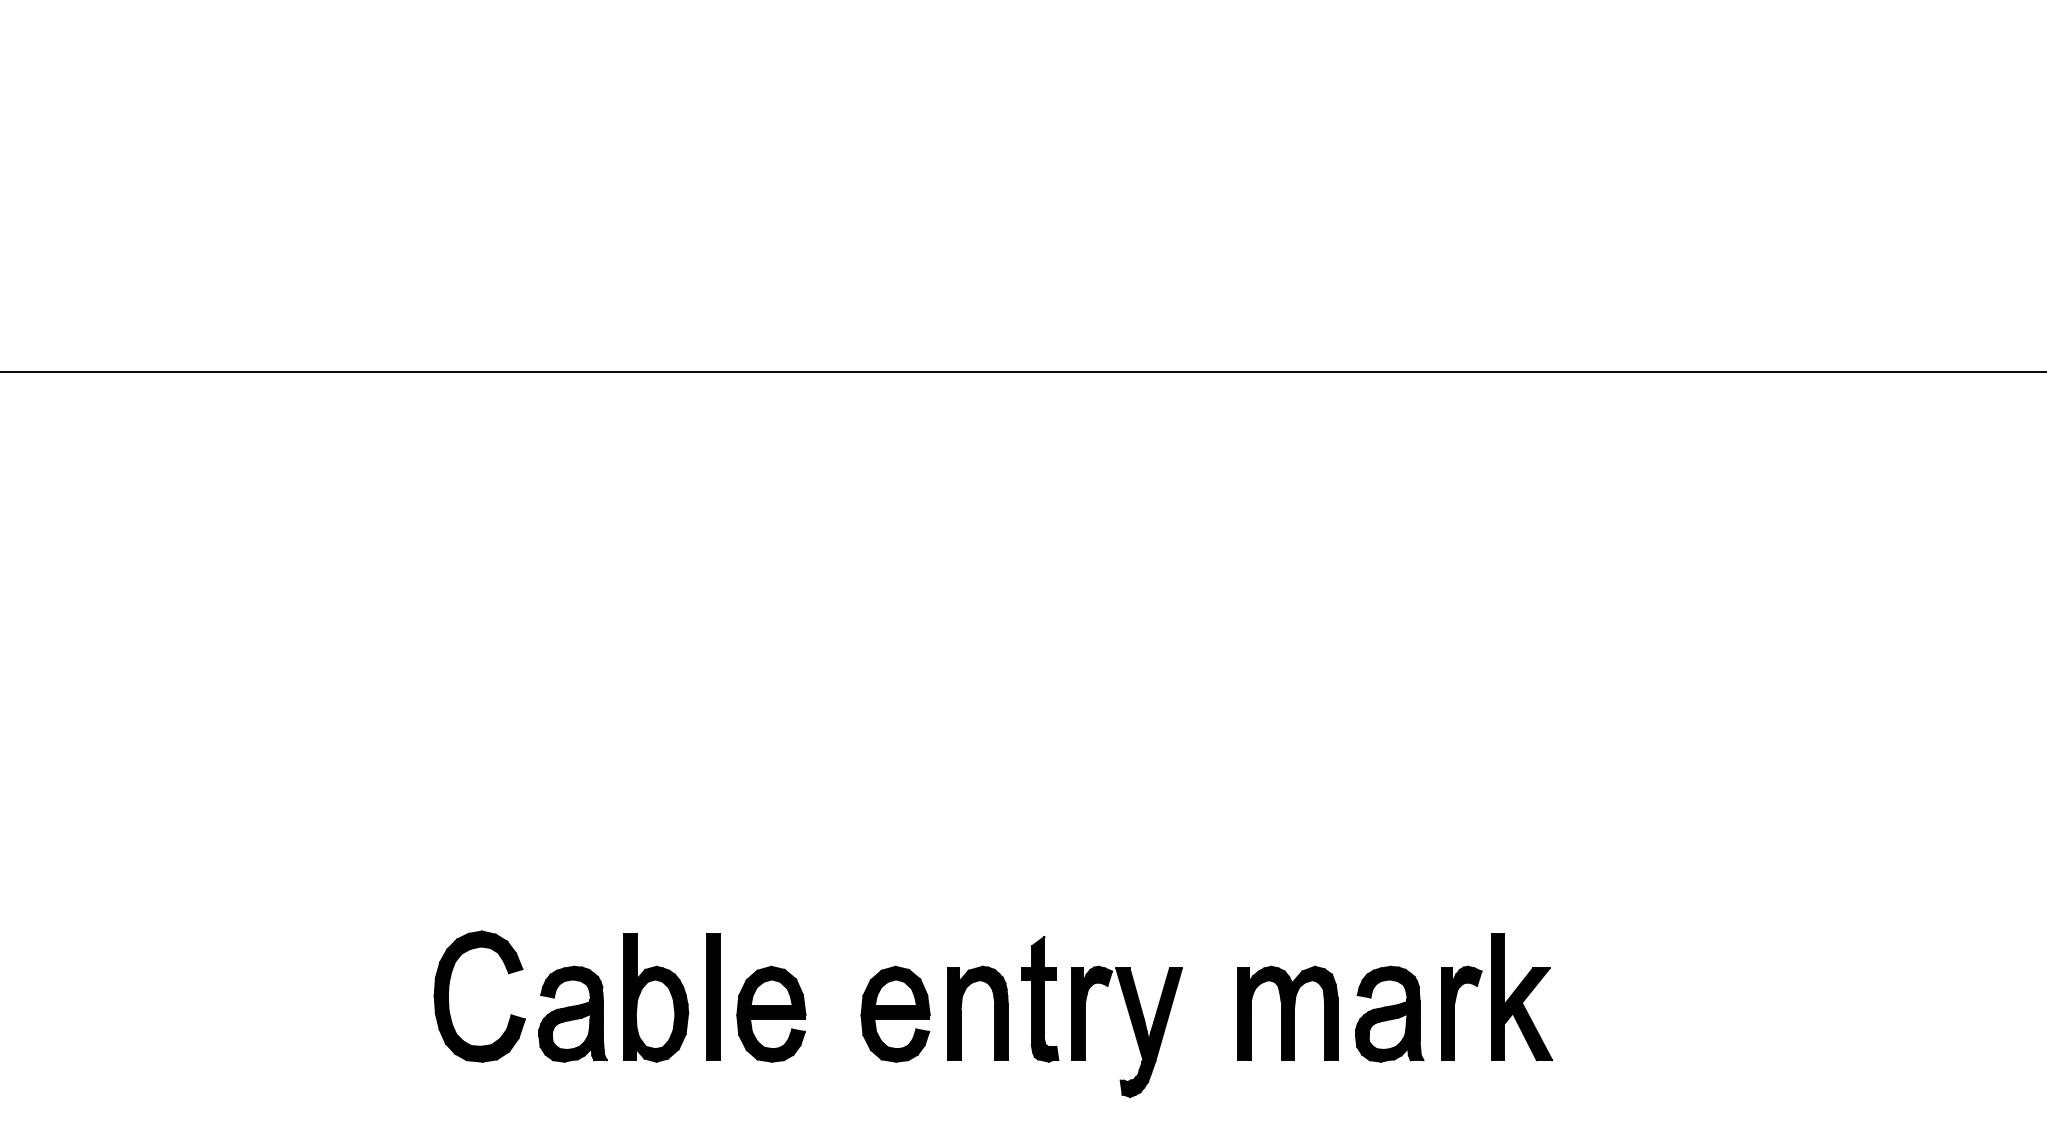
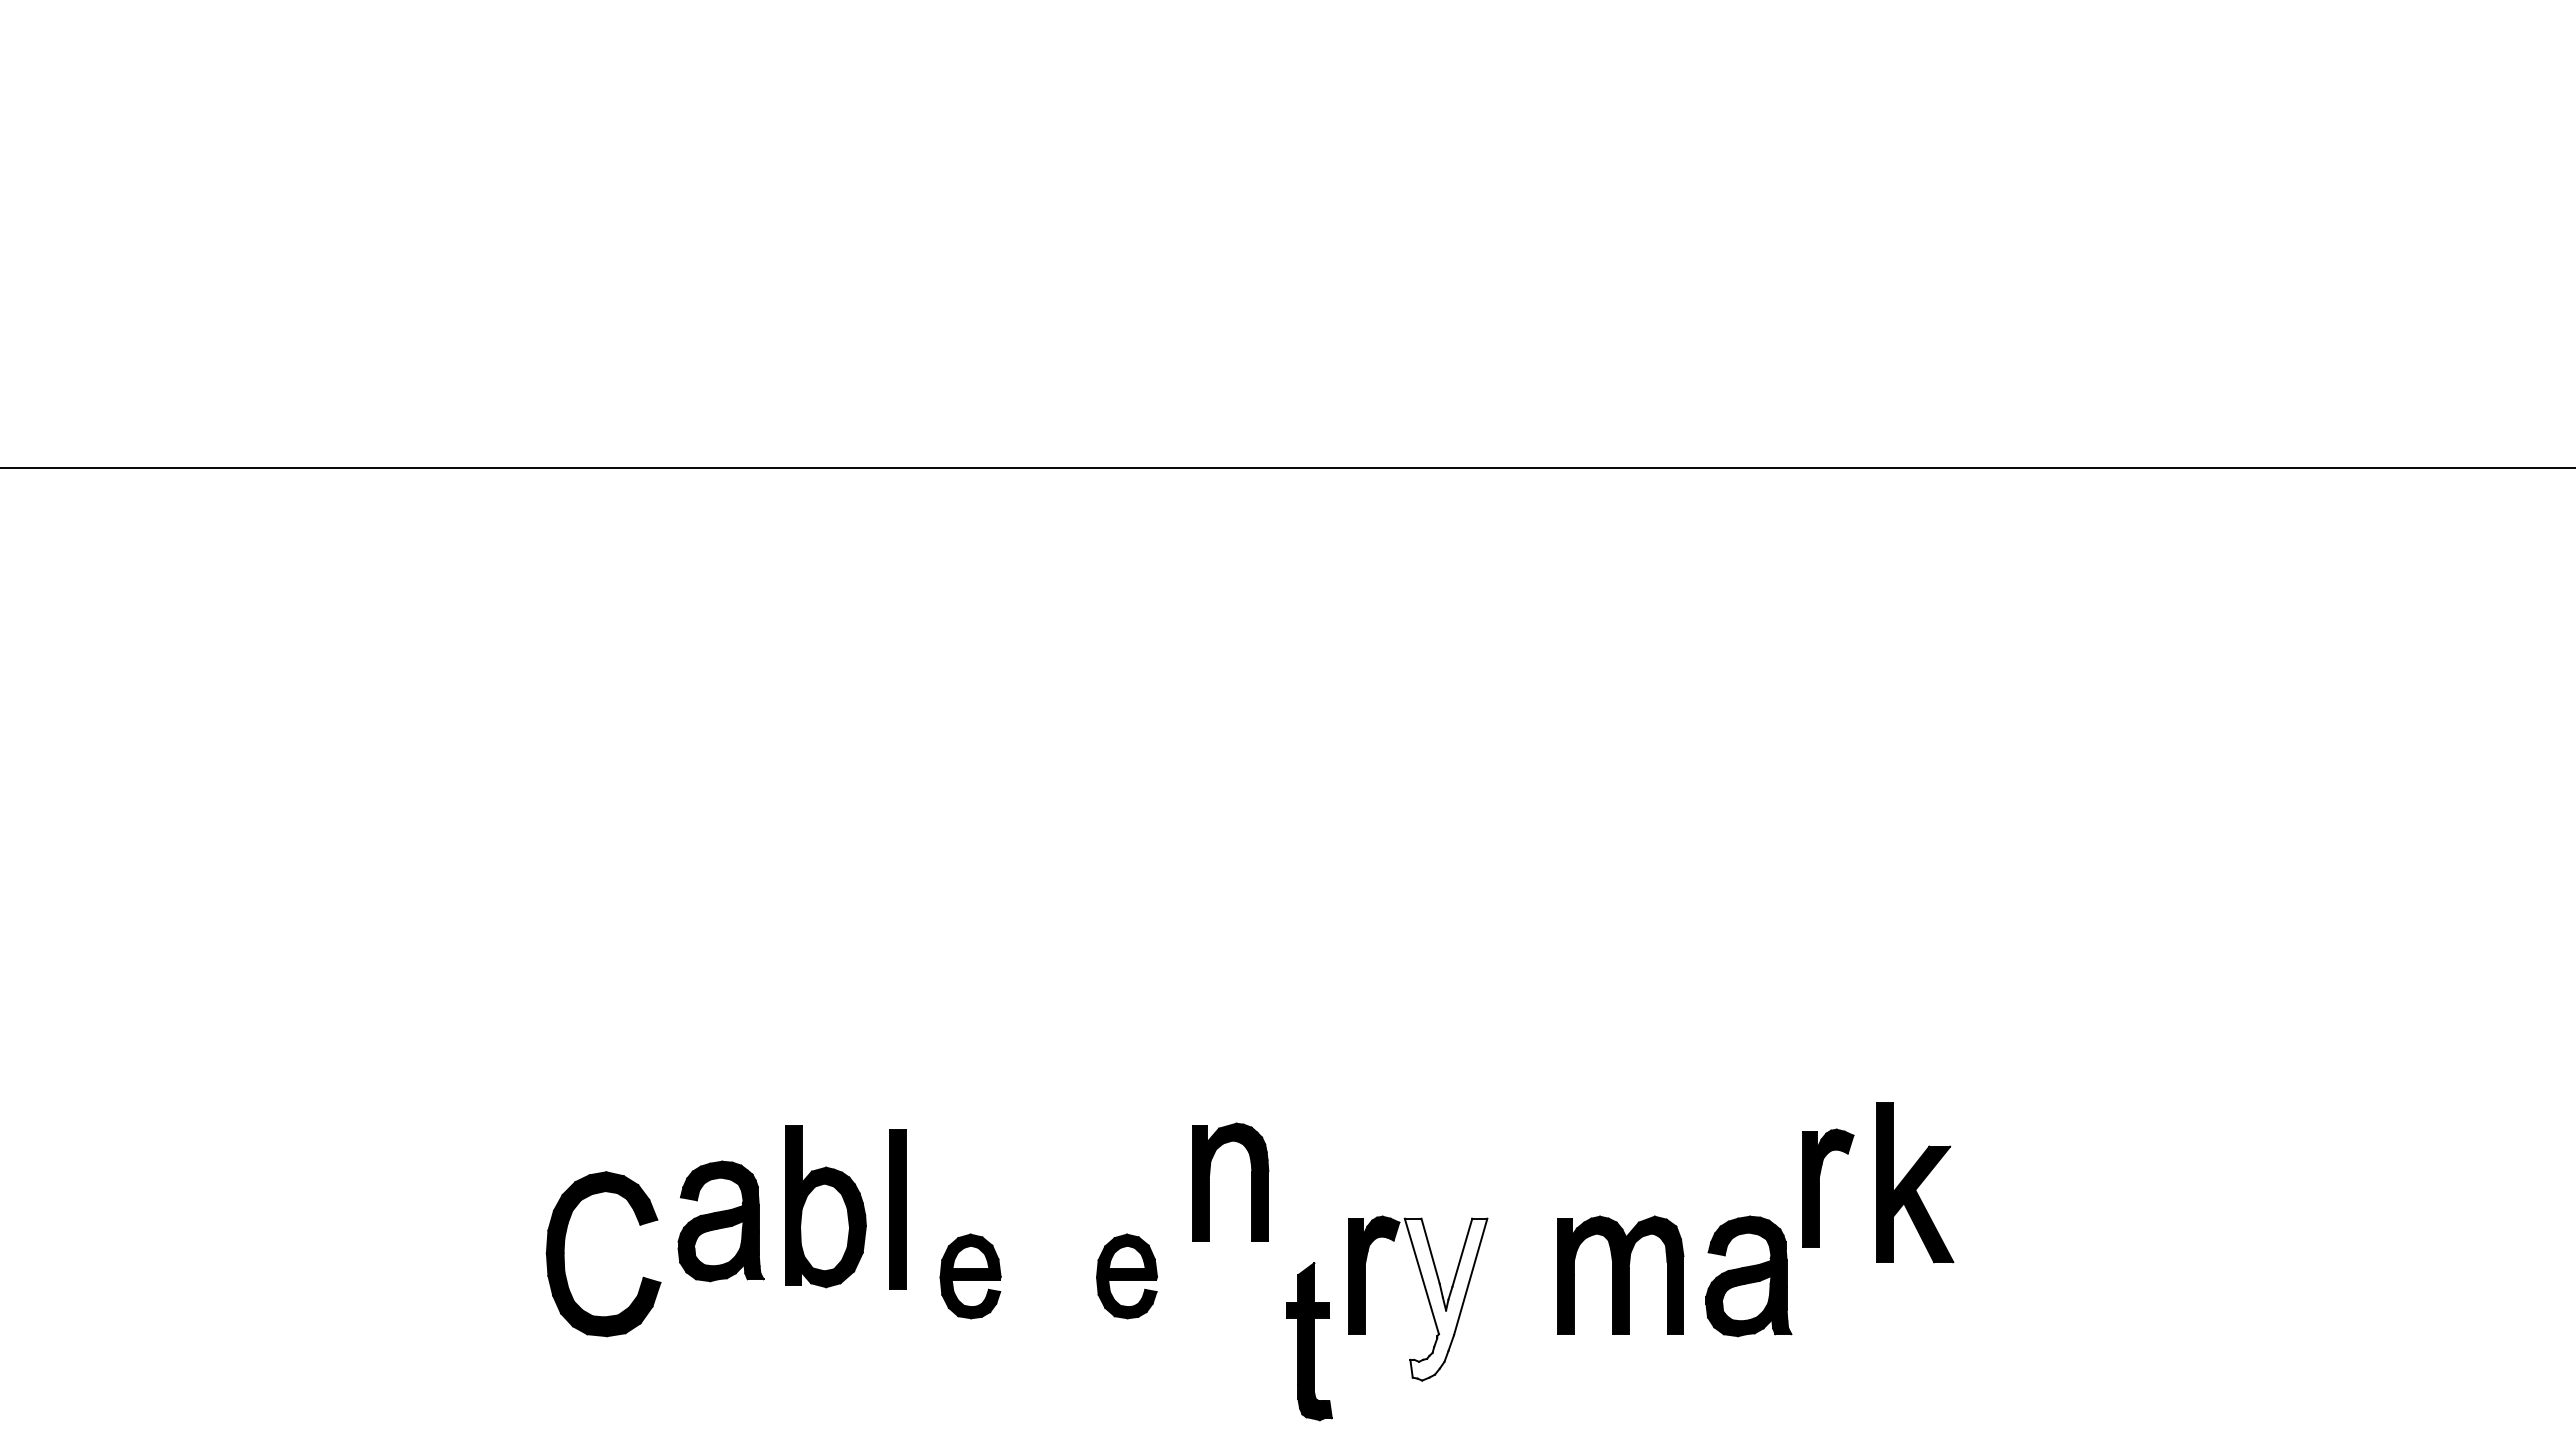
part: (713, 996) -> (897, 1209), moved
part: (1522, 996) -> (1915, 1182), moved
part: (656, 997) -> (825, 1206), moved
part: (1040, 999) -> (1309, 1341), moved
part: (961, 1012) -> (1209, 1181), moved
part: (1454, 1012) -> (1819, 1187), moved
part: (572, 1014) -> (720, 1221), moved
part: (771, 1014) -> (970, 1276), size x0.7
part: (895, 1014) -> (1126, 1276), size x0.7
fill: (1148, 1032) -> (1445, 1299), removed

